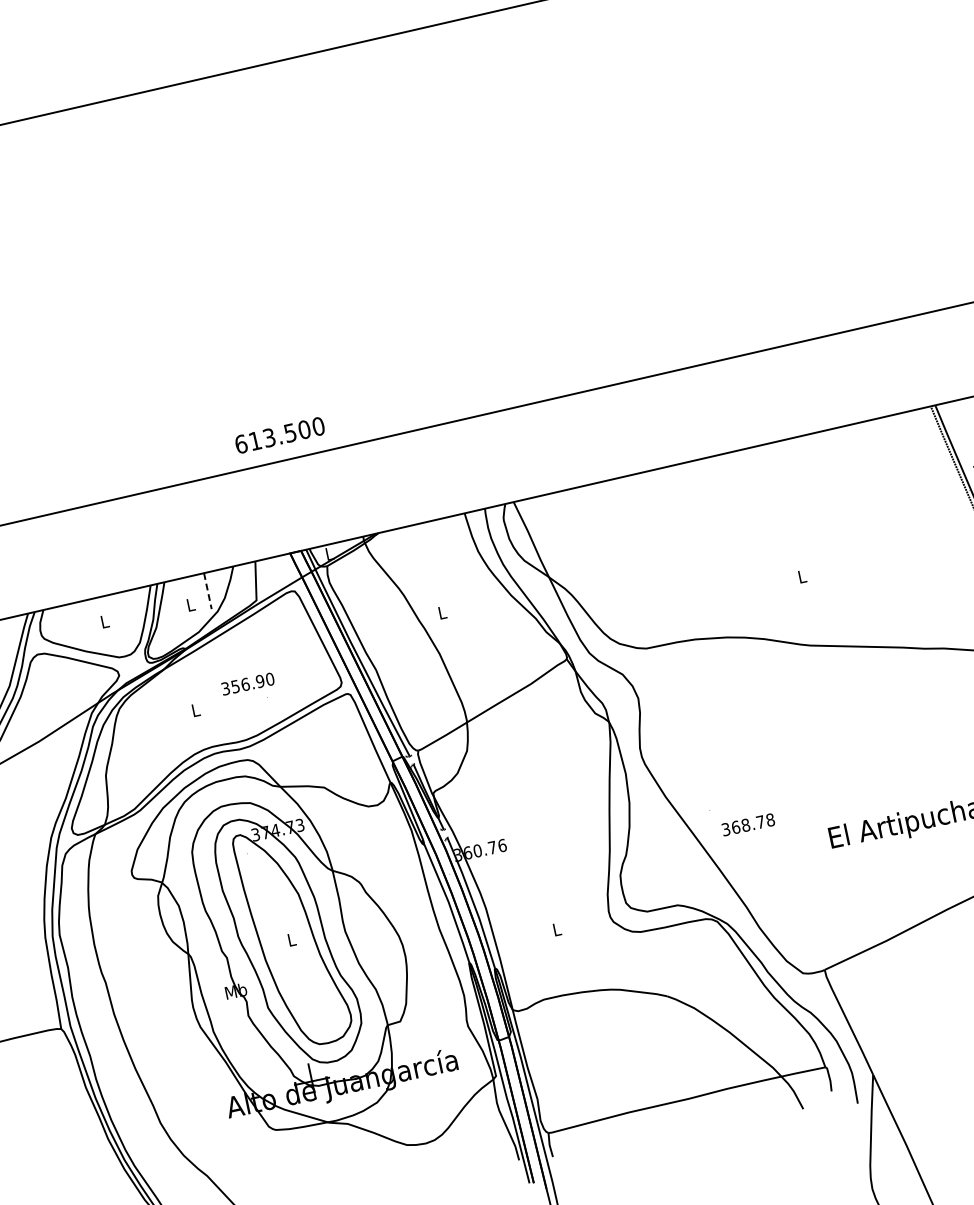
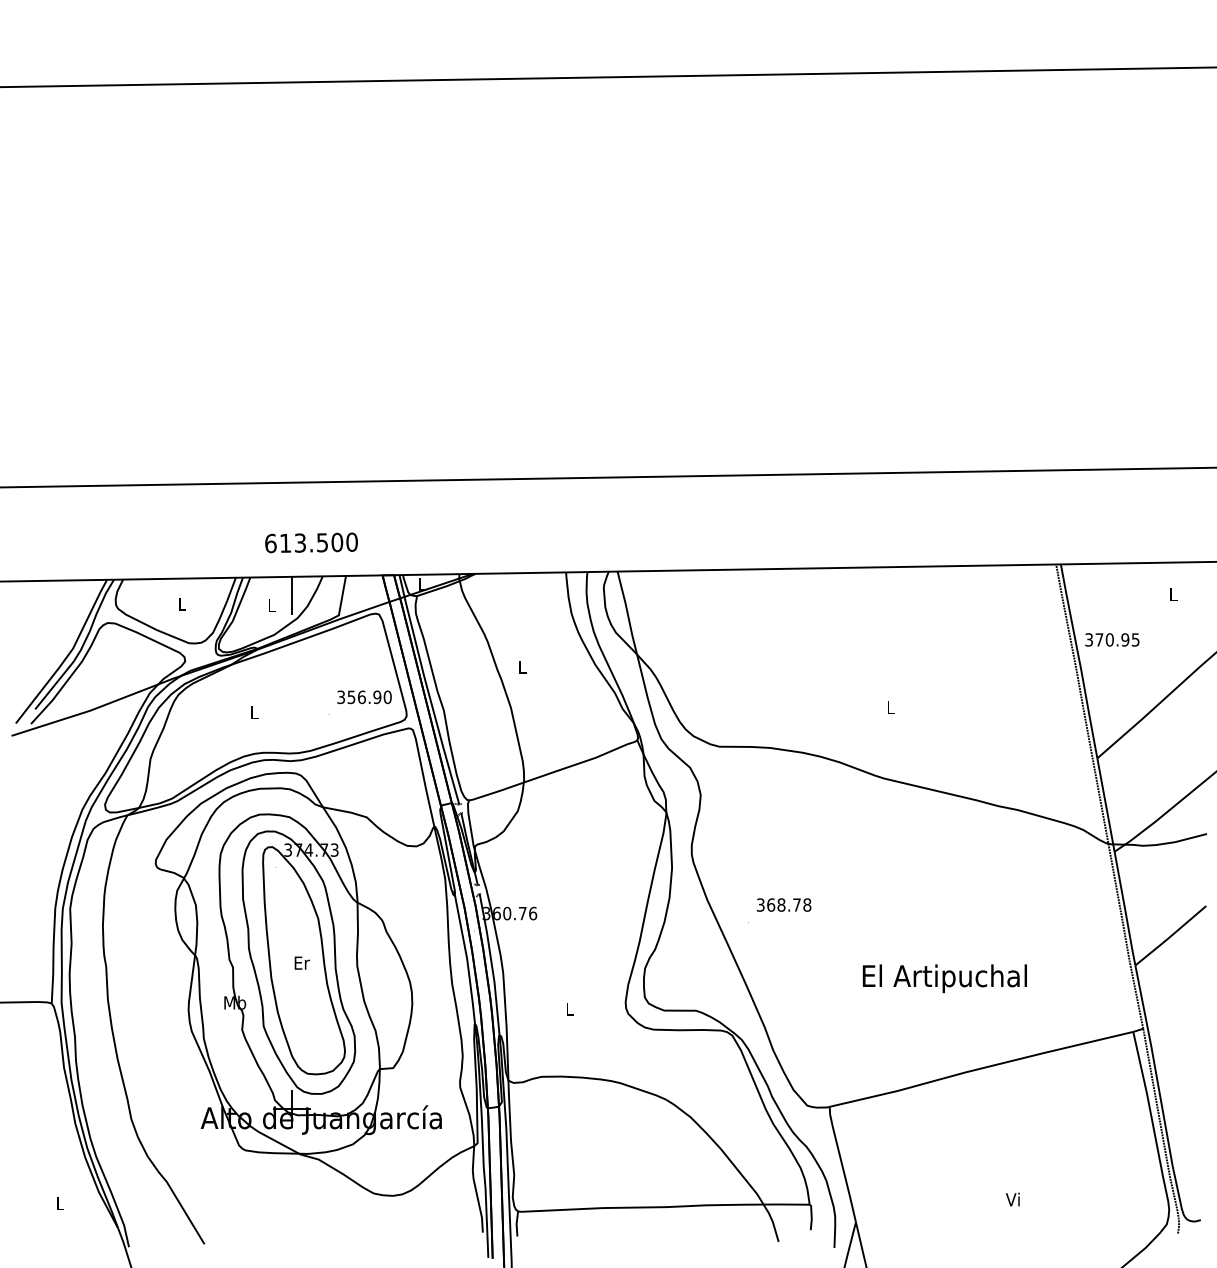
text: (279, 435) -> (311, 542), moved
line: (208, 590) -> (292, 595), dashed -> solid
text: (248, 684) -> (364, 697), moved
text: (748, 824) -> (784, 904), moved
text: (292, 939) -> (302, 962), L -> Er

